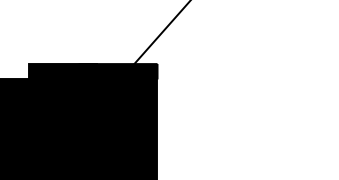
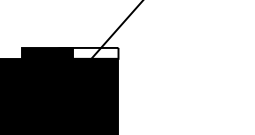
fill: (115, 71) -> (86, 53), removed

